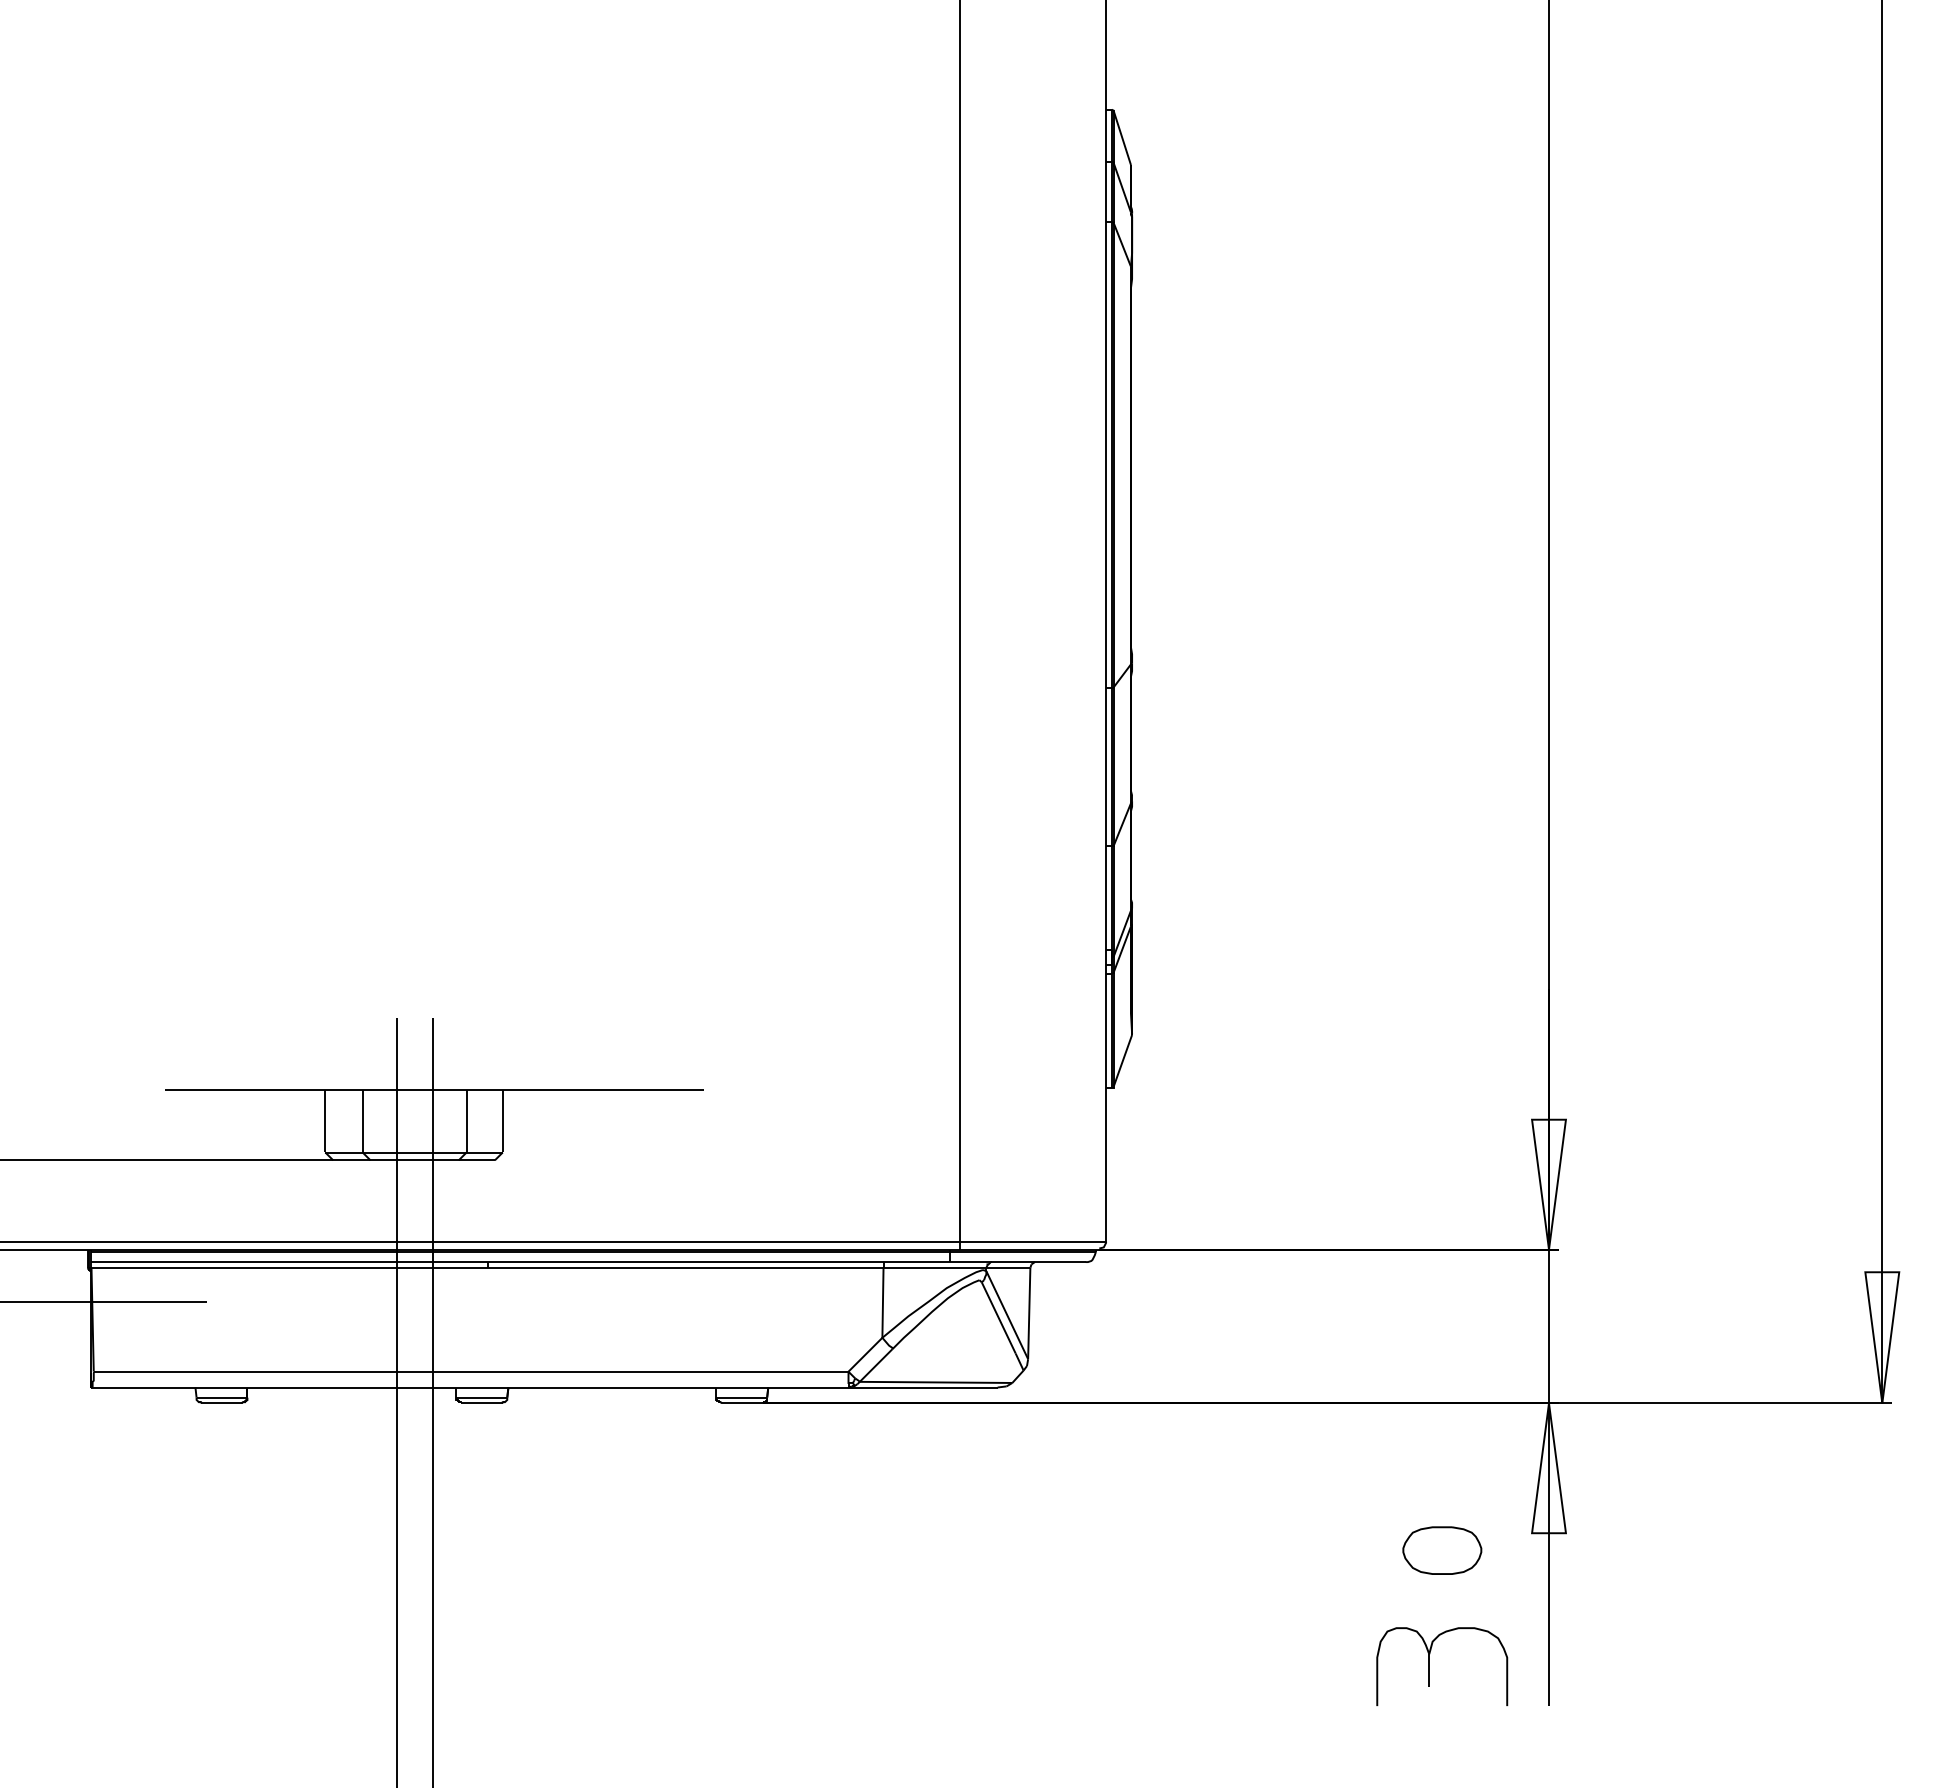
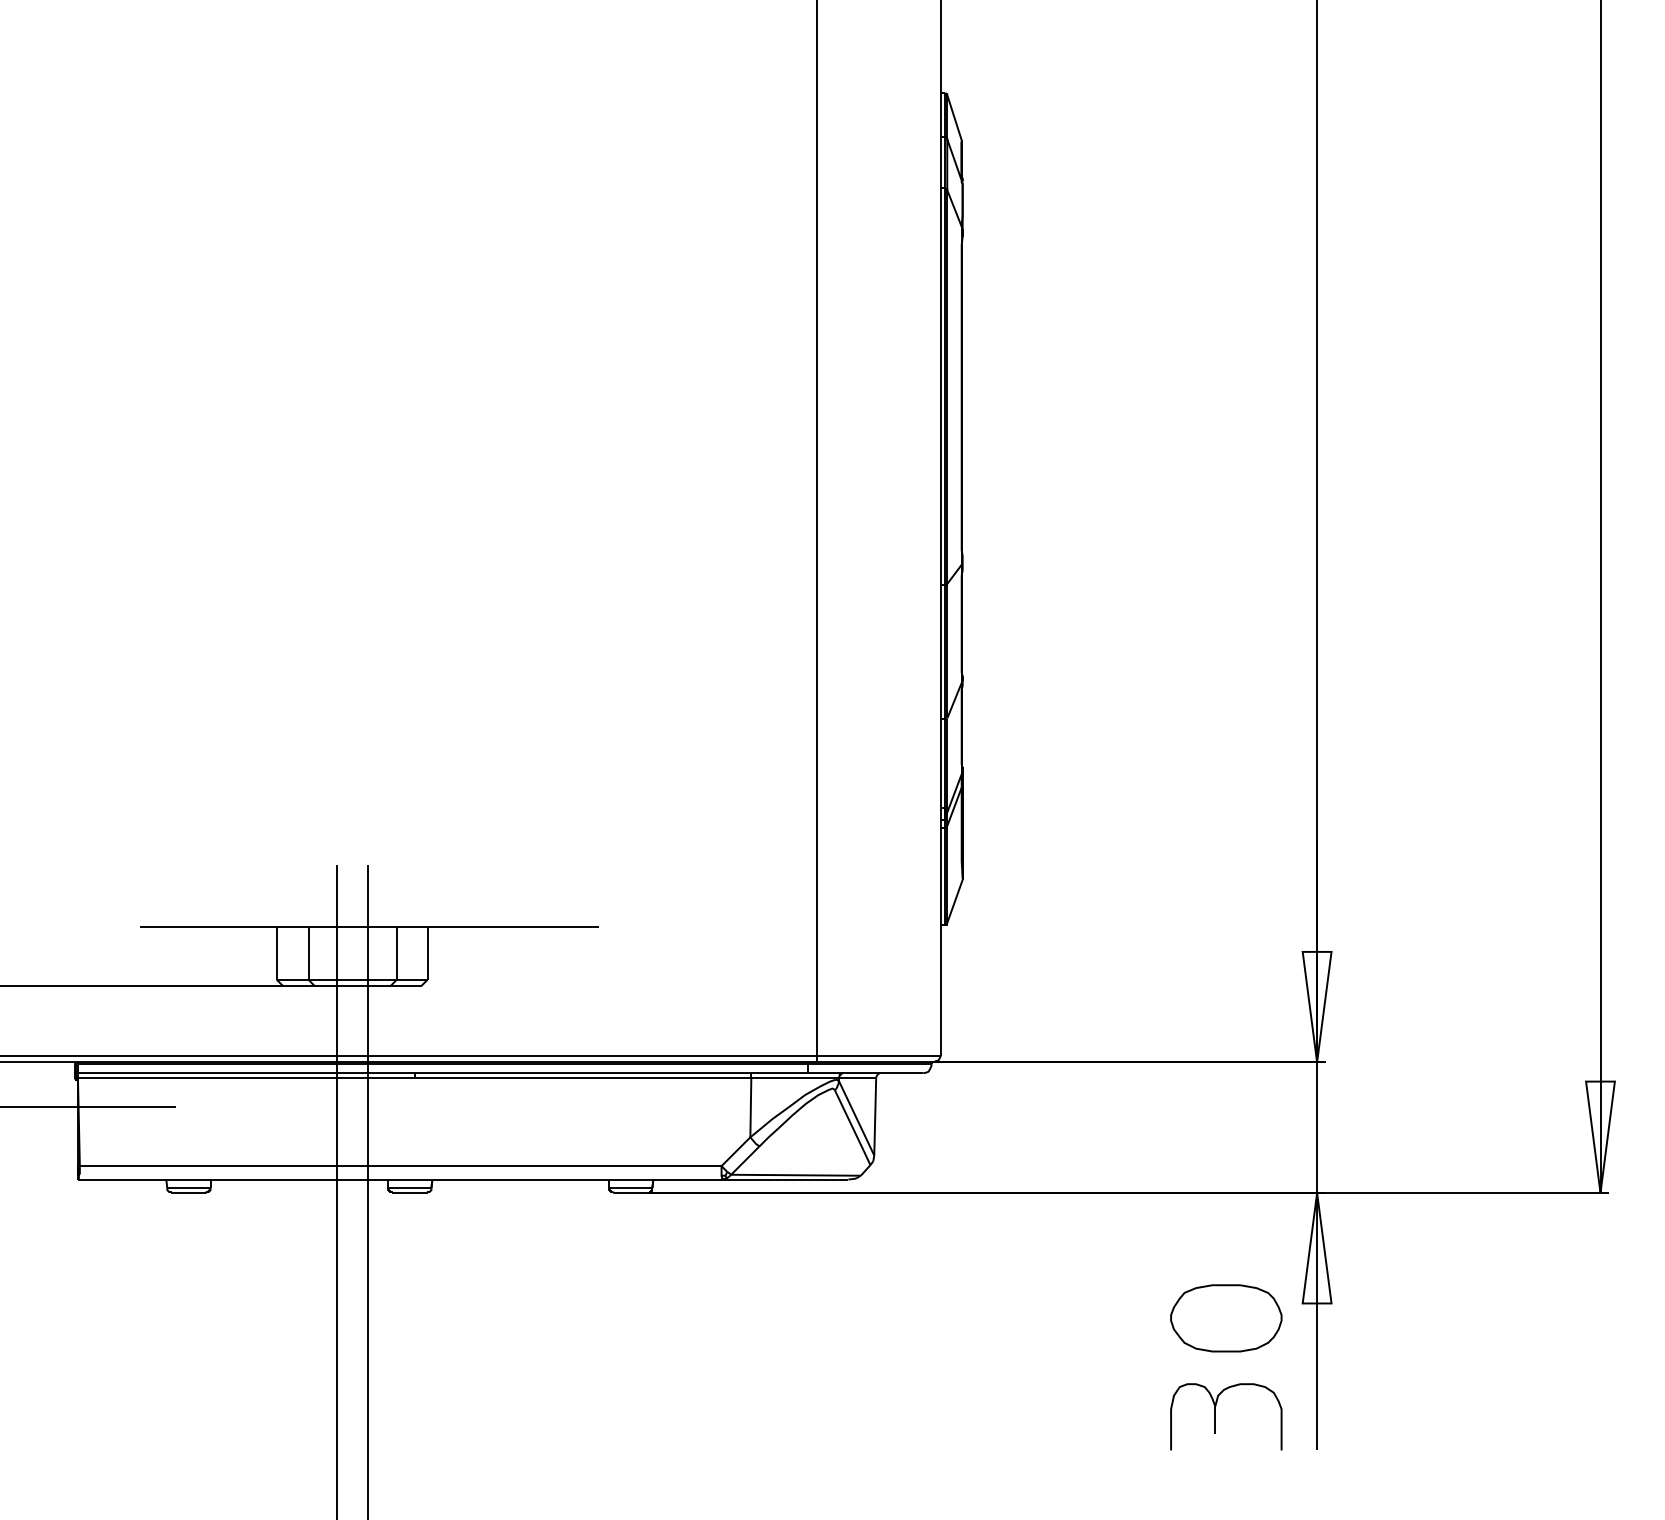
part: (1442, 1550) -> (1226, 1318), size x1.67

